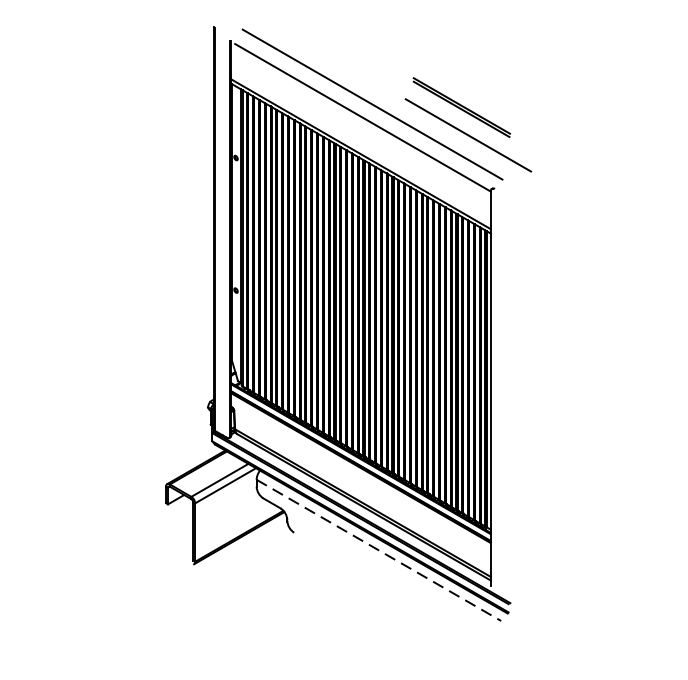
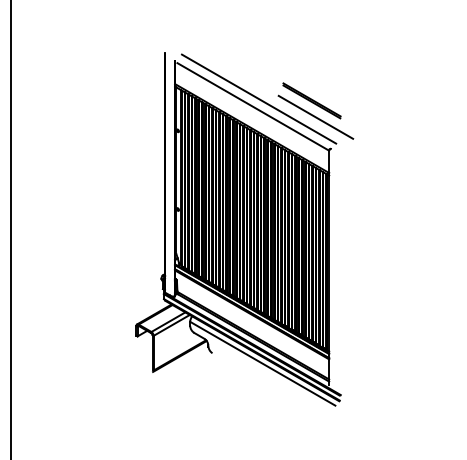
line: (378, 549) -> (262, 363), dashed -> solid

